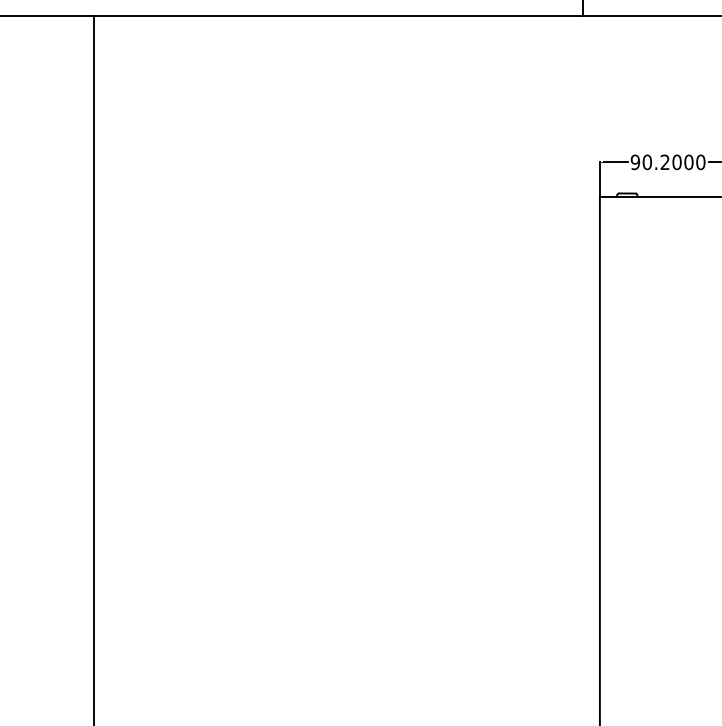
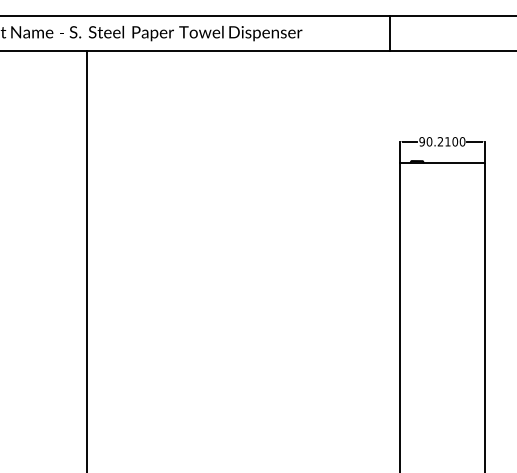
text: (676, 161) -> (447, 141), 90.2000 -> 90.2100

